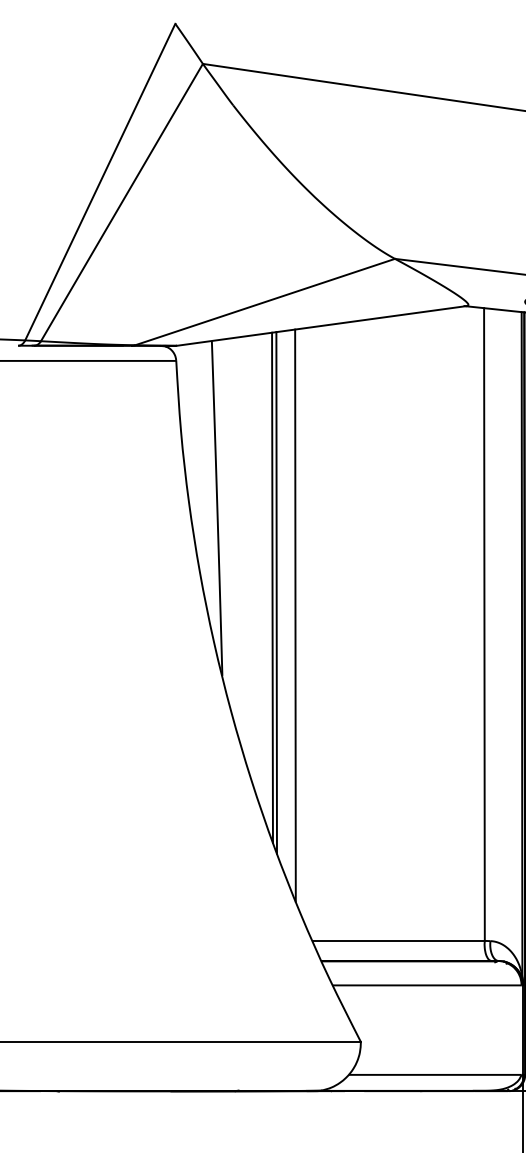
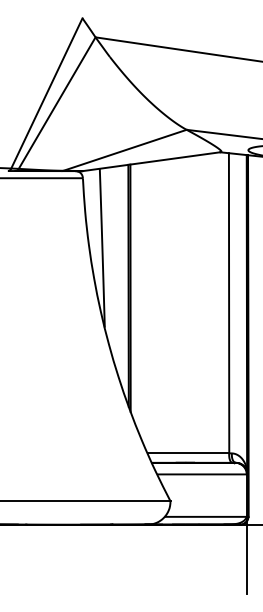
line: (295, 614) -> (139, 298), removed

